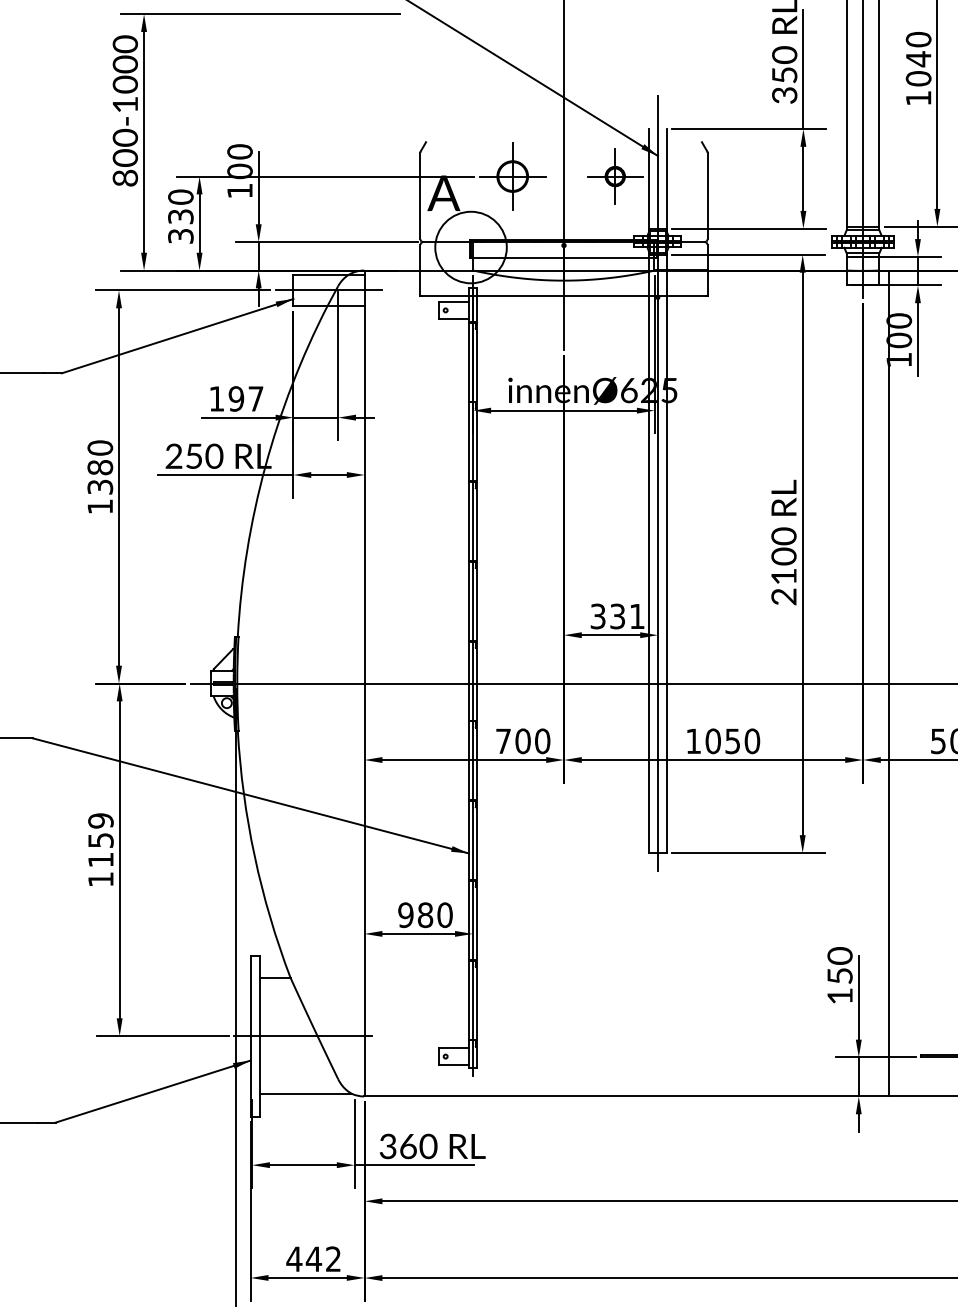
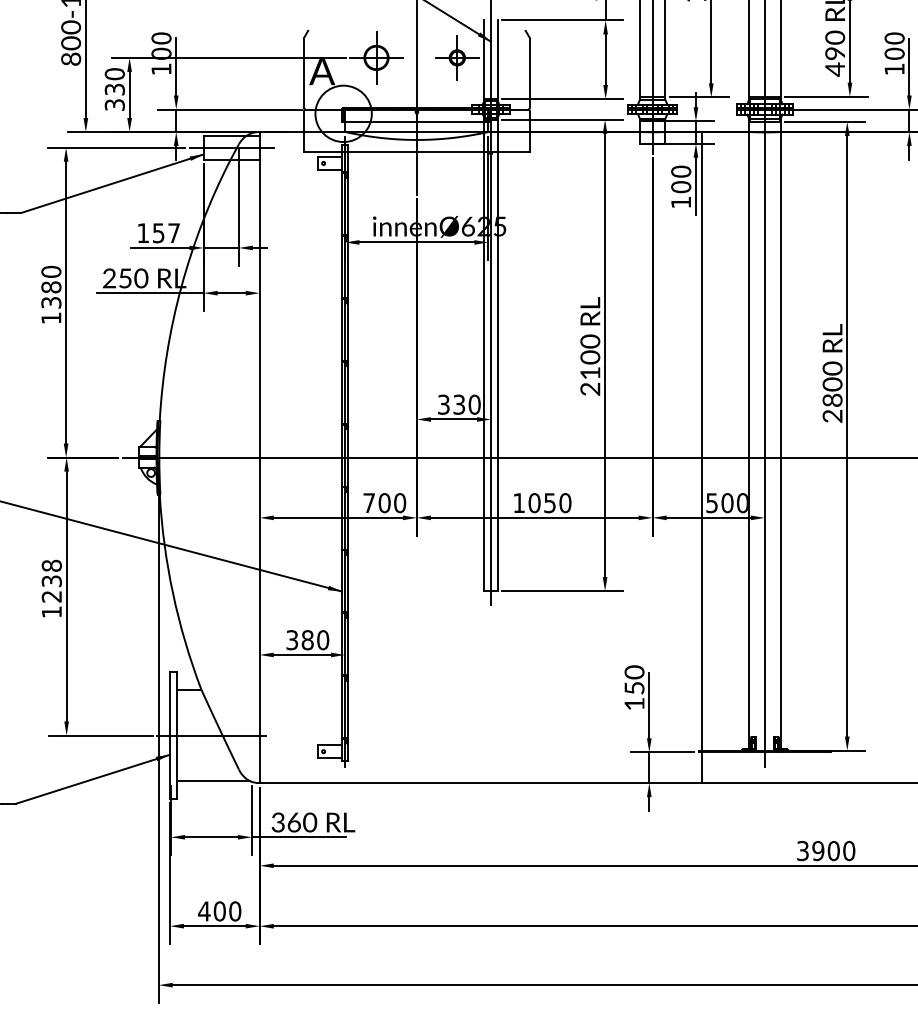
text: (236, 399) -> (158, 233), 197 -> 157
text: (637, 616) -> (474, 404), 331 -> 330
line: (889, 683) -> (702, 457), moved
text: (100, 839) -> (51, 580), 1159 -> 1238
text: (406, 915) -> (292, 640), 980 -> 380
text: (323, 1259) -> (227, 911), 442 -> 400

